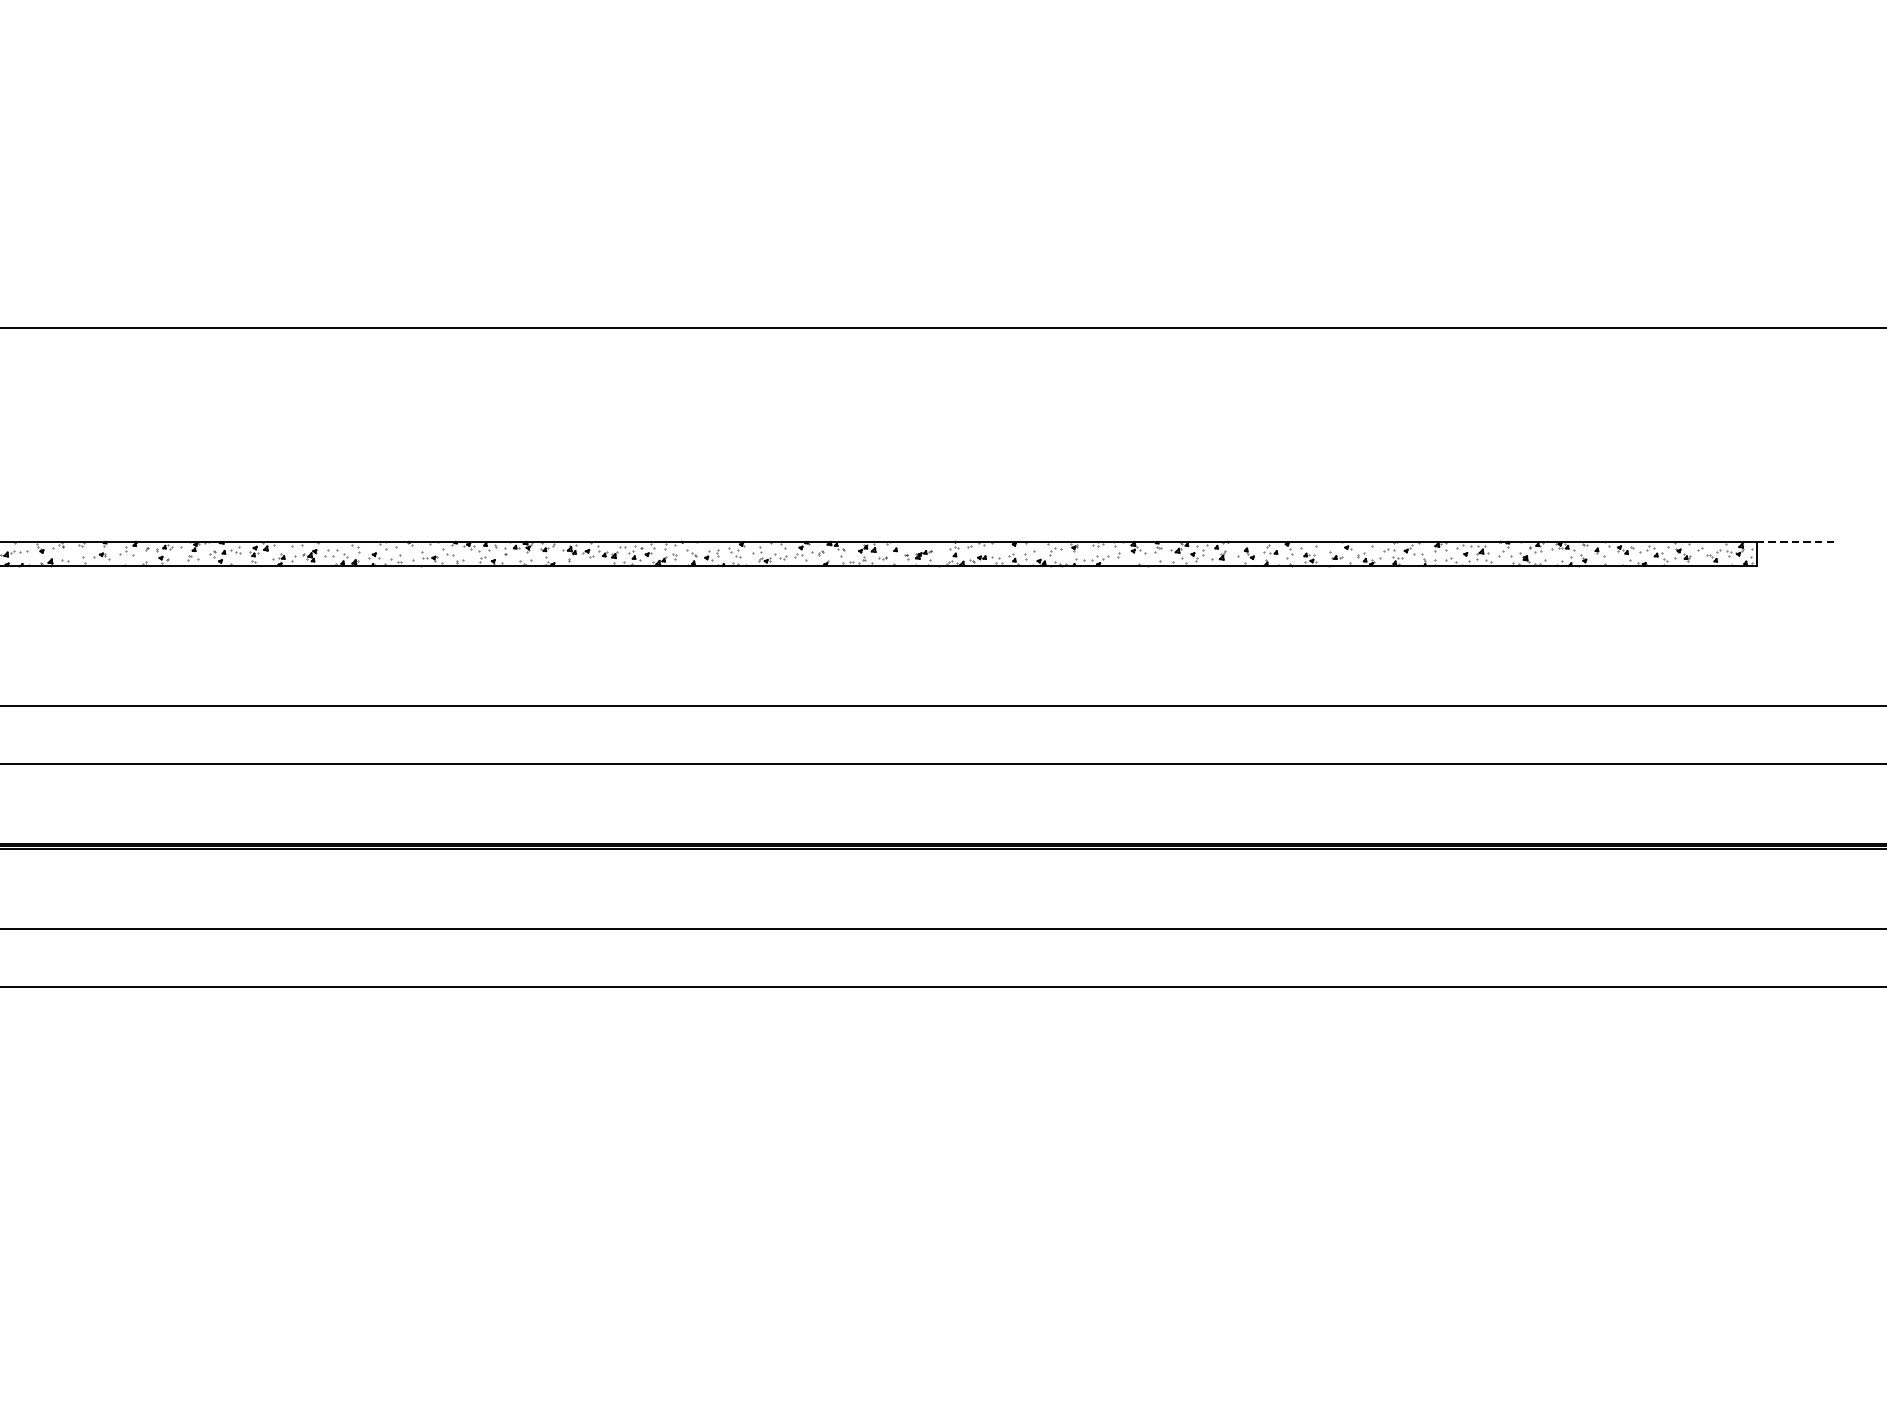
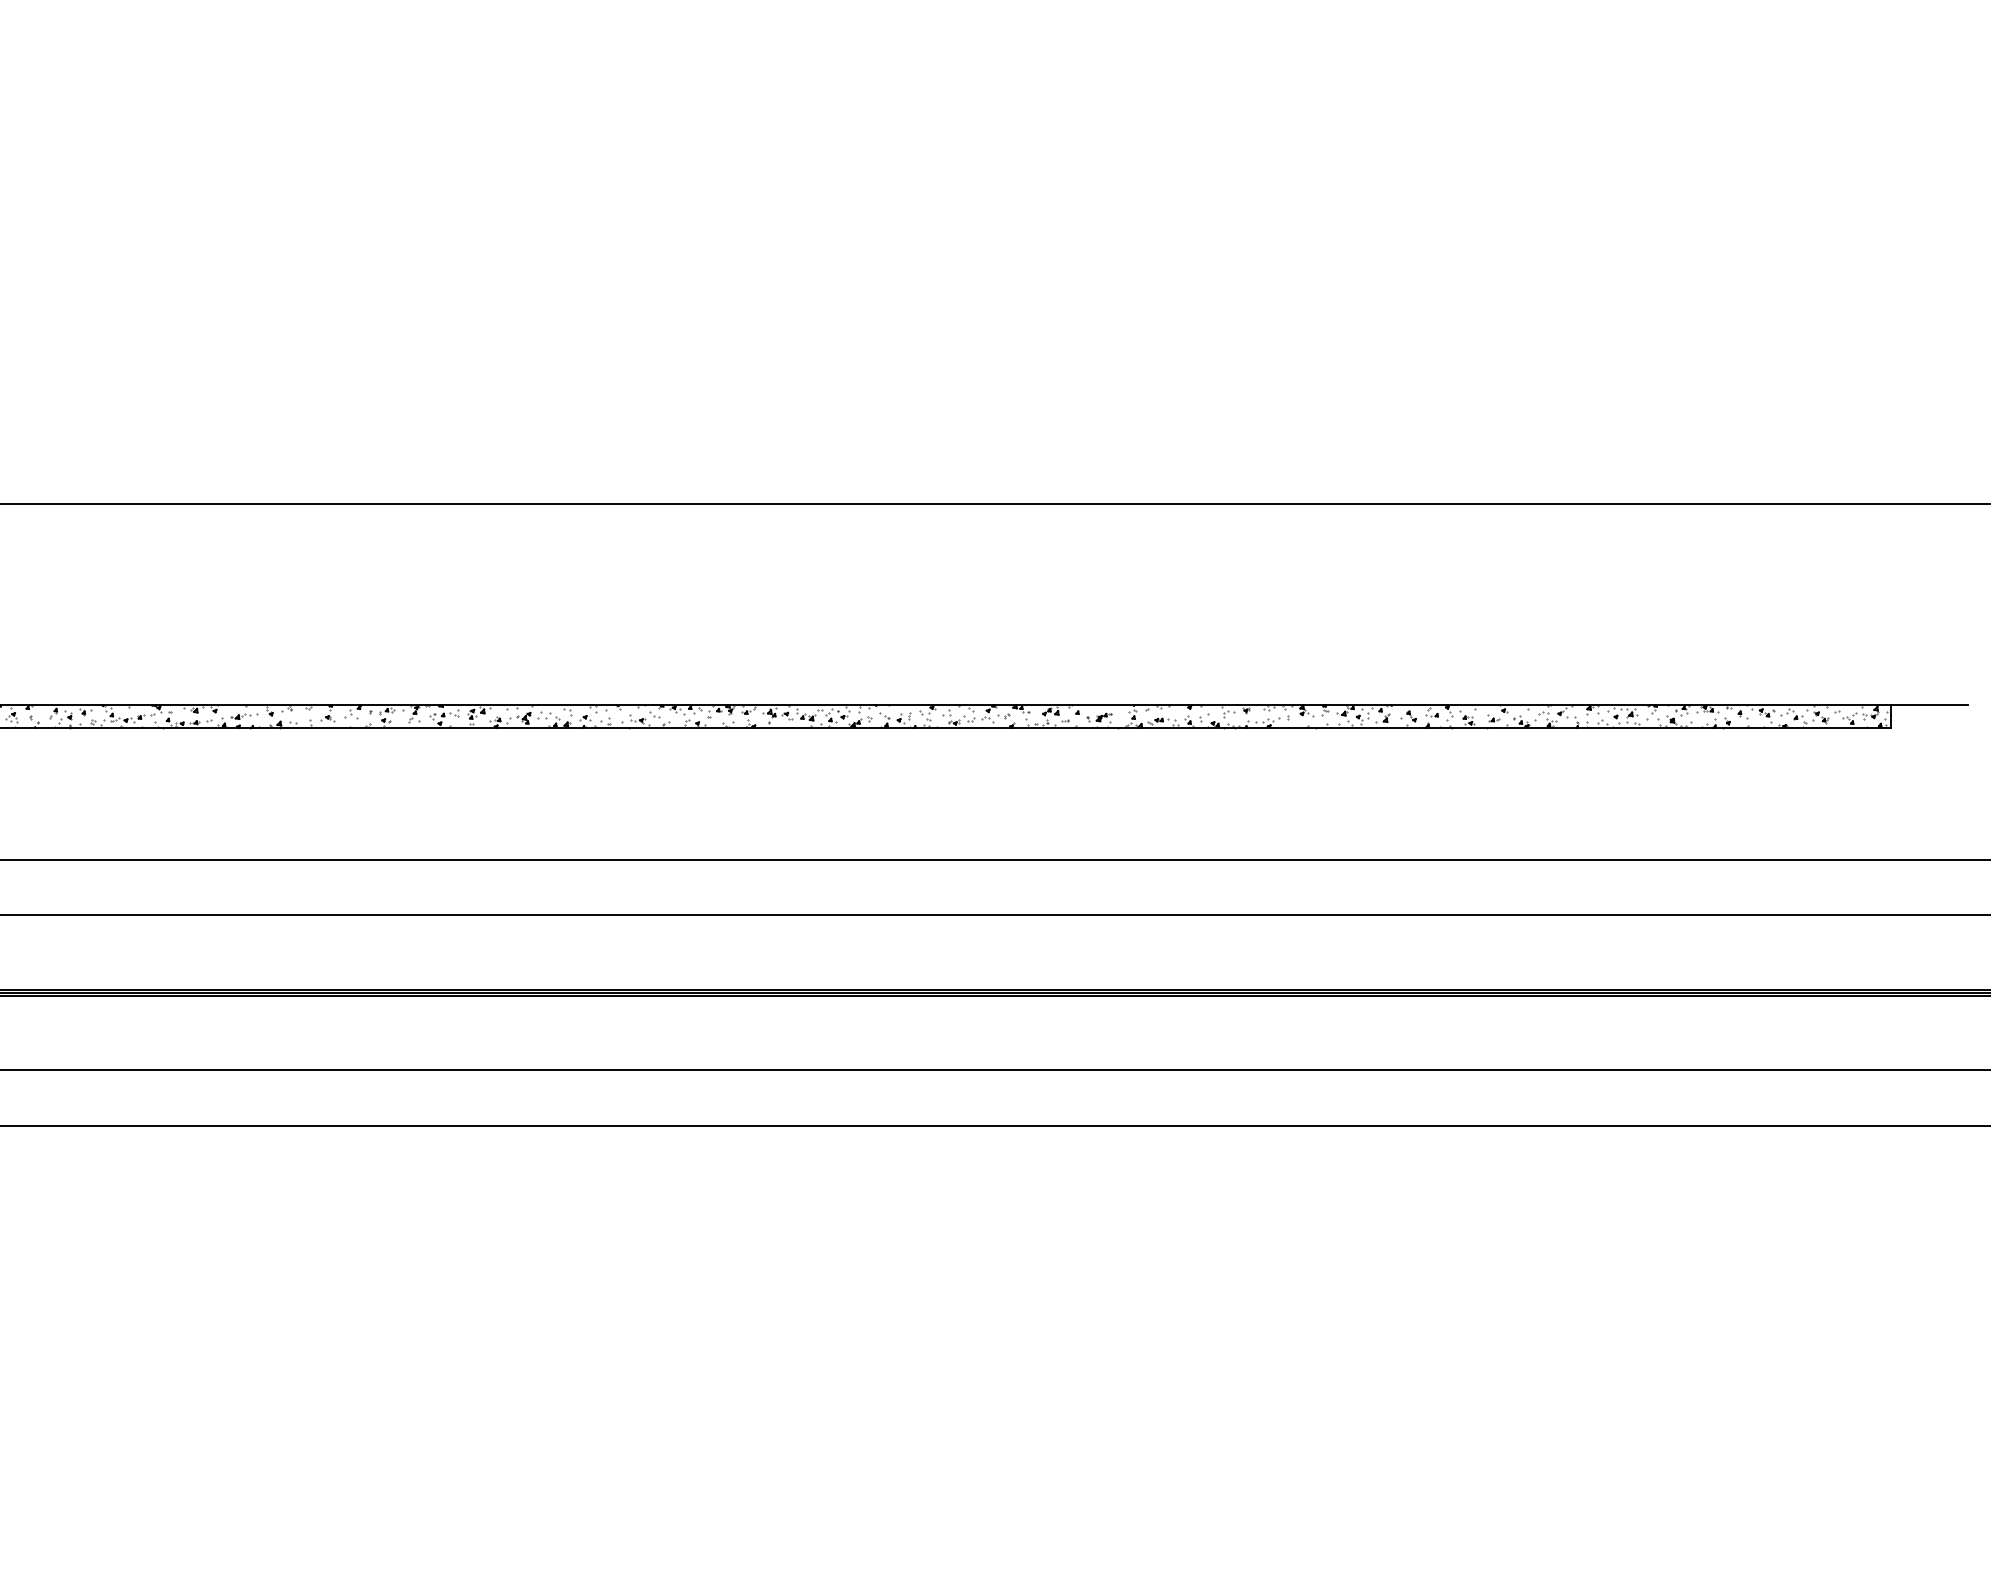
line: (1797, 542) -> (1929, 705), dashed -> solid

